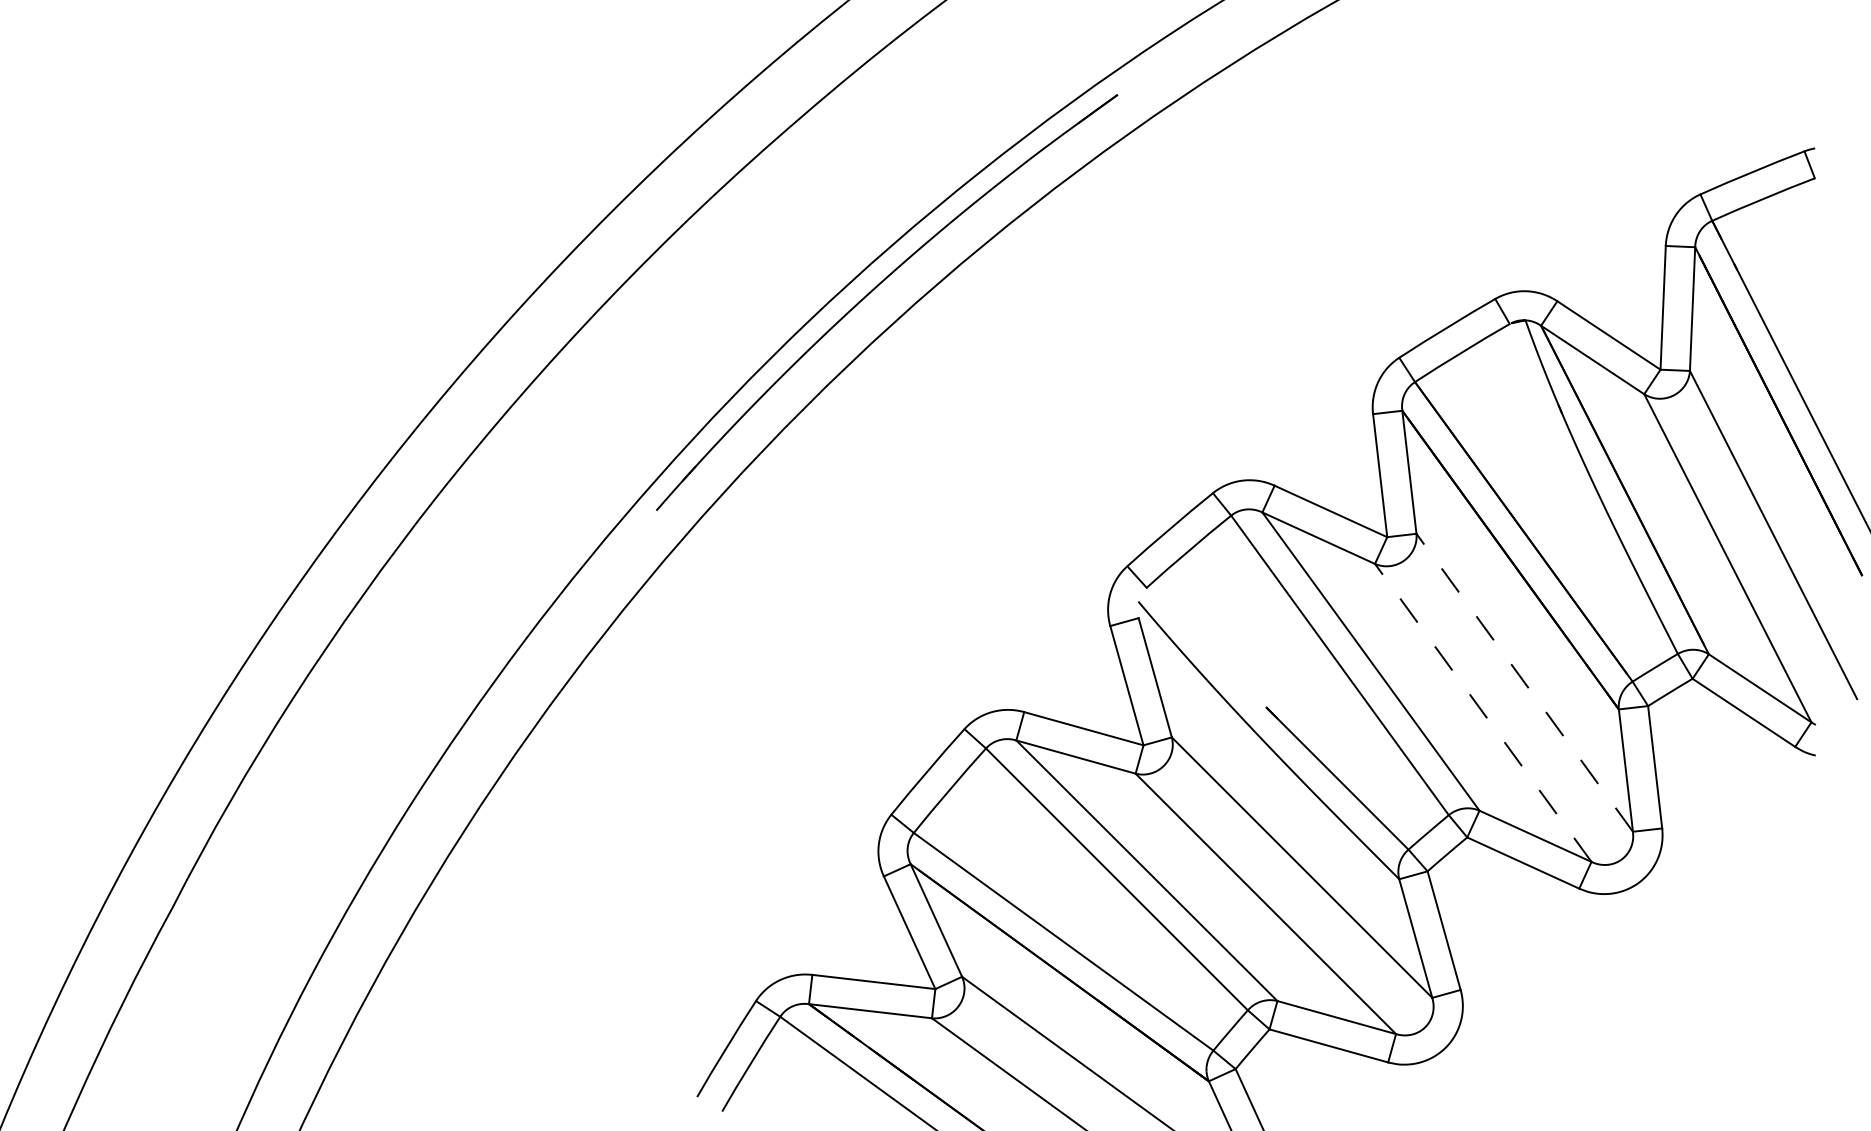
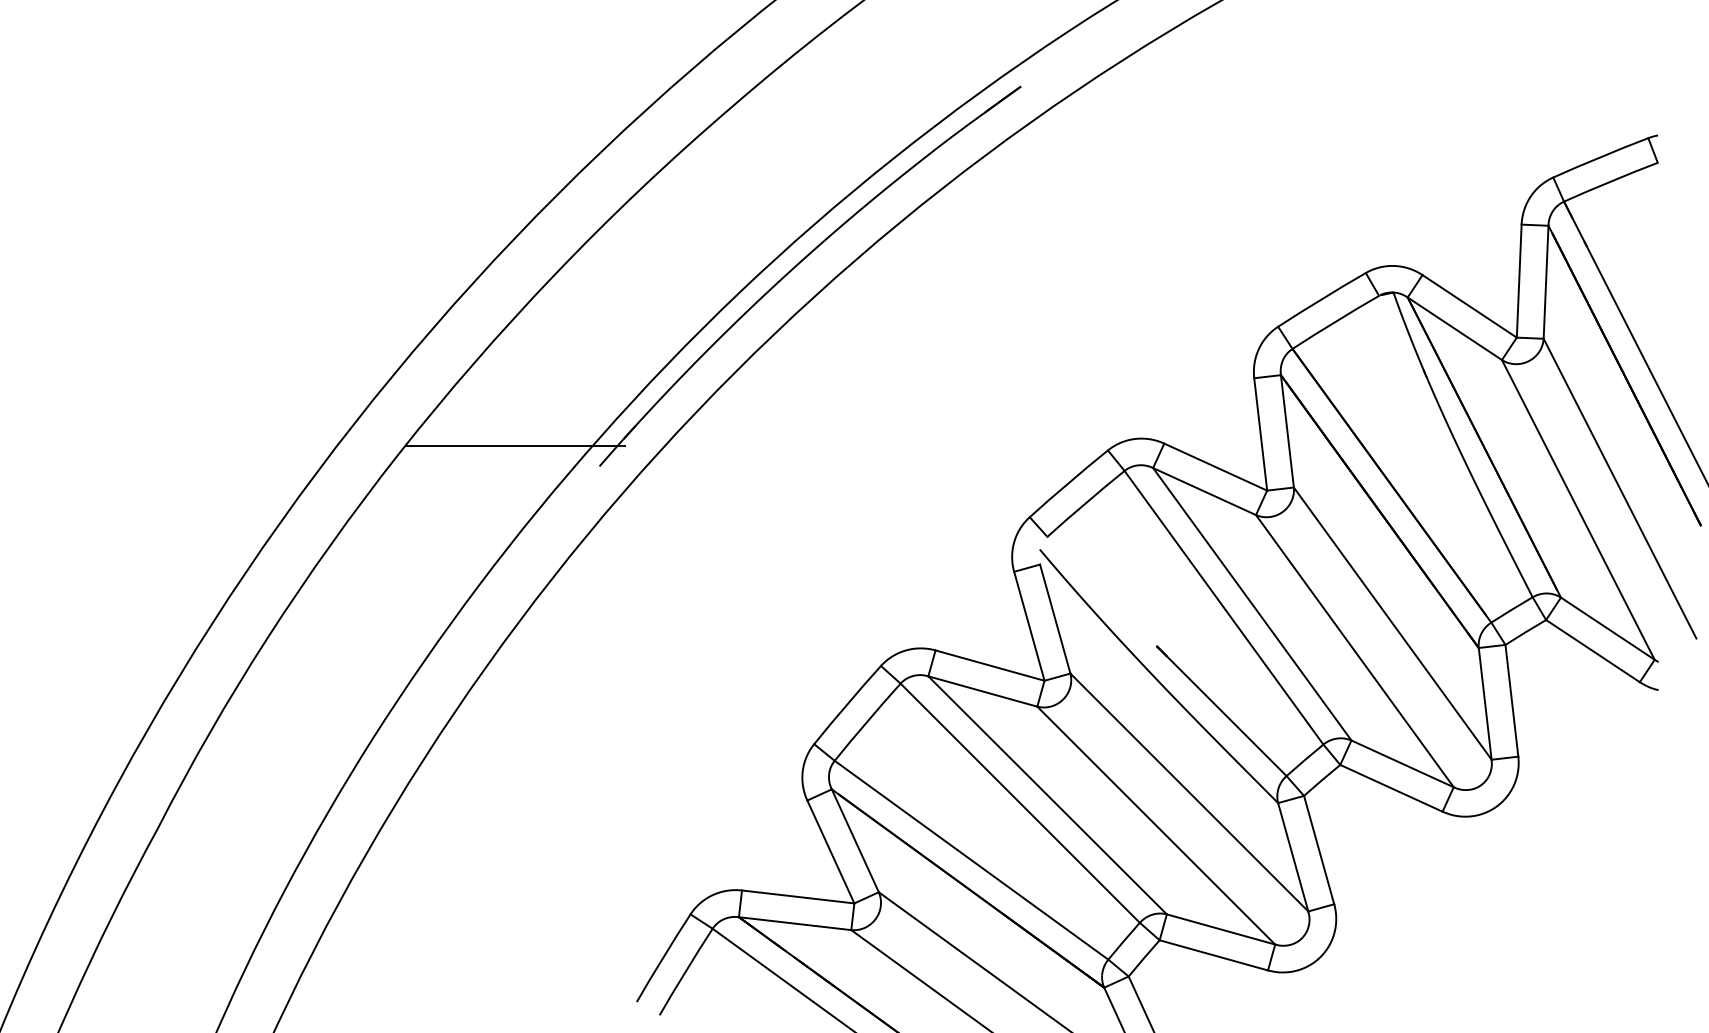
line: (564, 488) -> (515, 446), added
line: (1524, 682) -> (1392, 623), dashed -> solid
line: (1482, 712) -> (1354, 650), dashed -> solid

